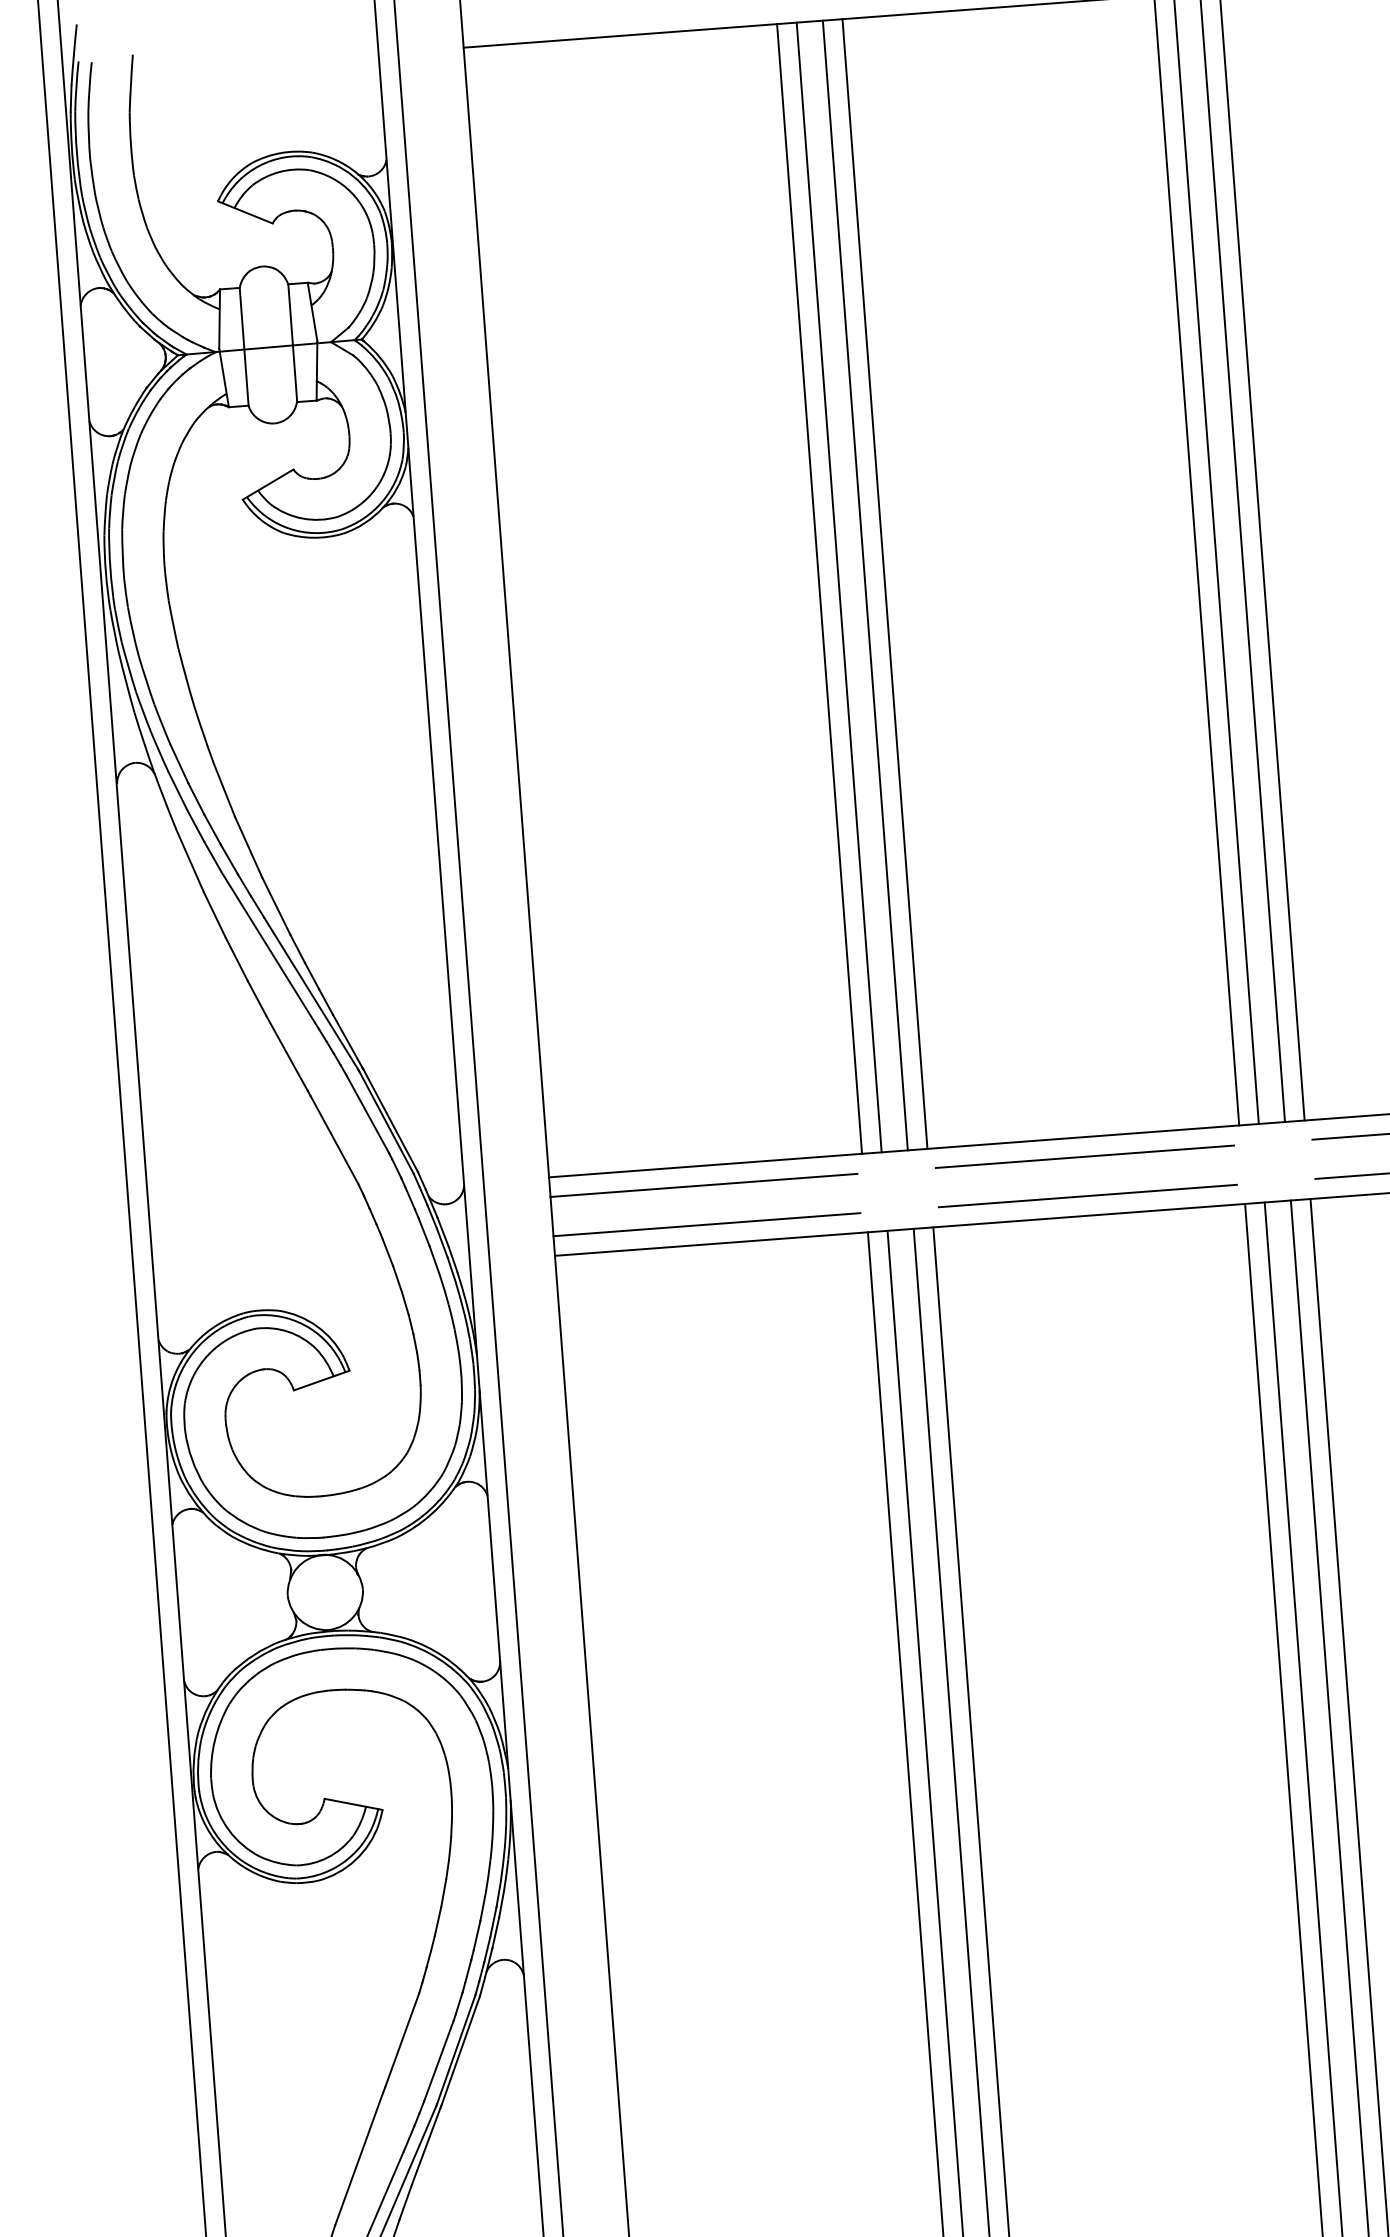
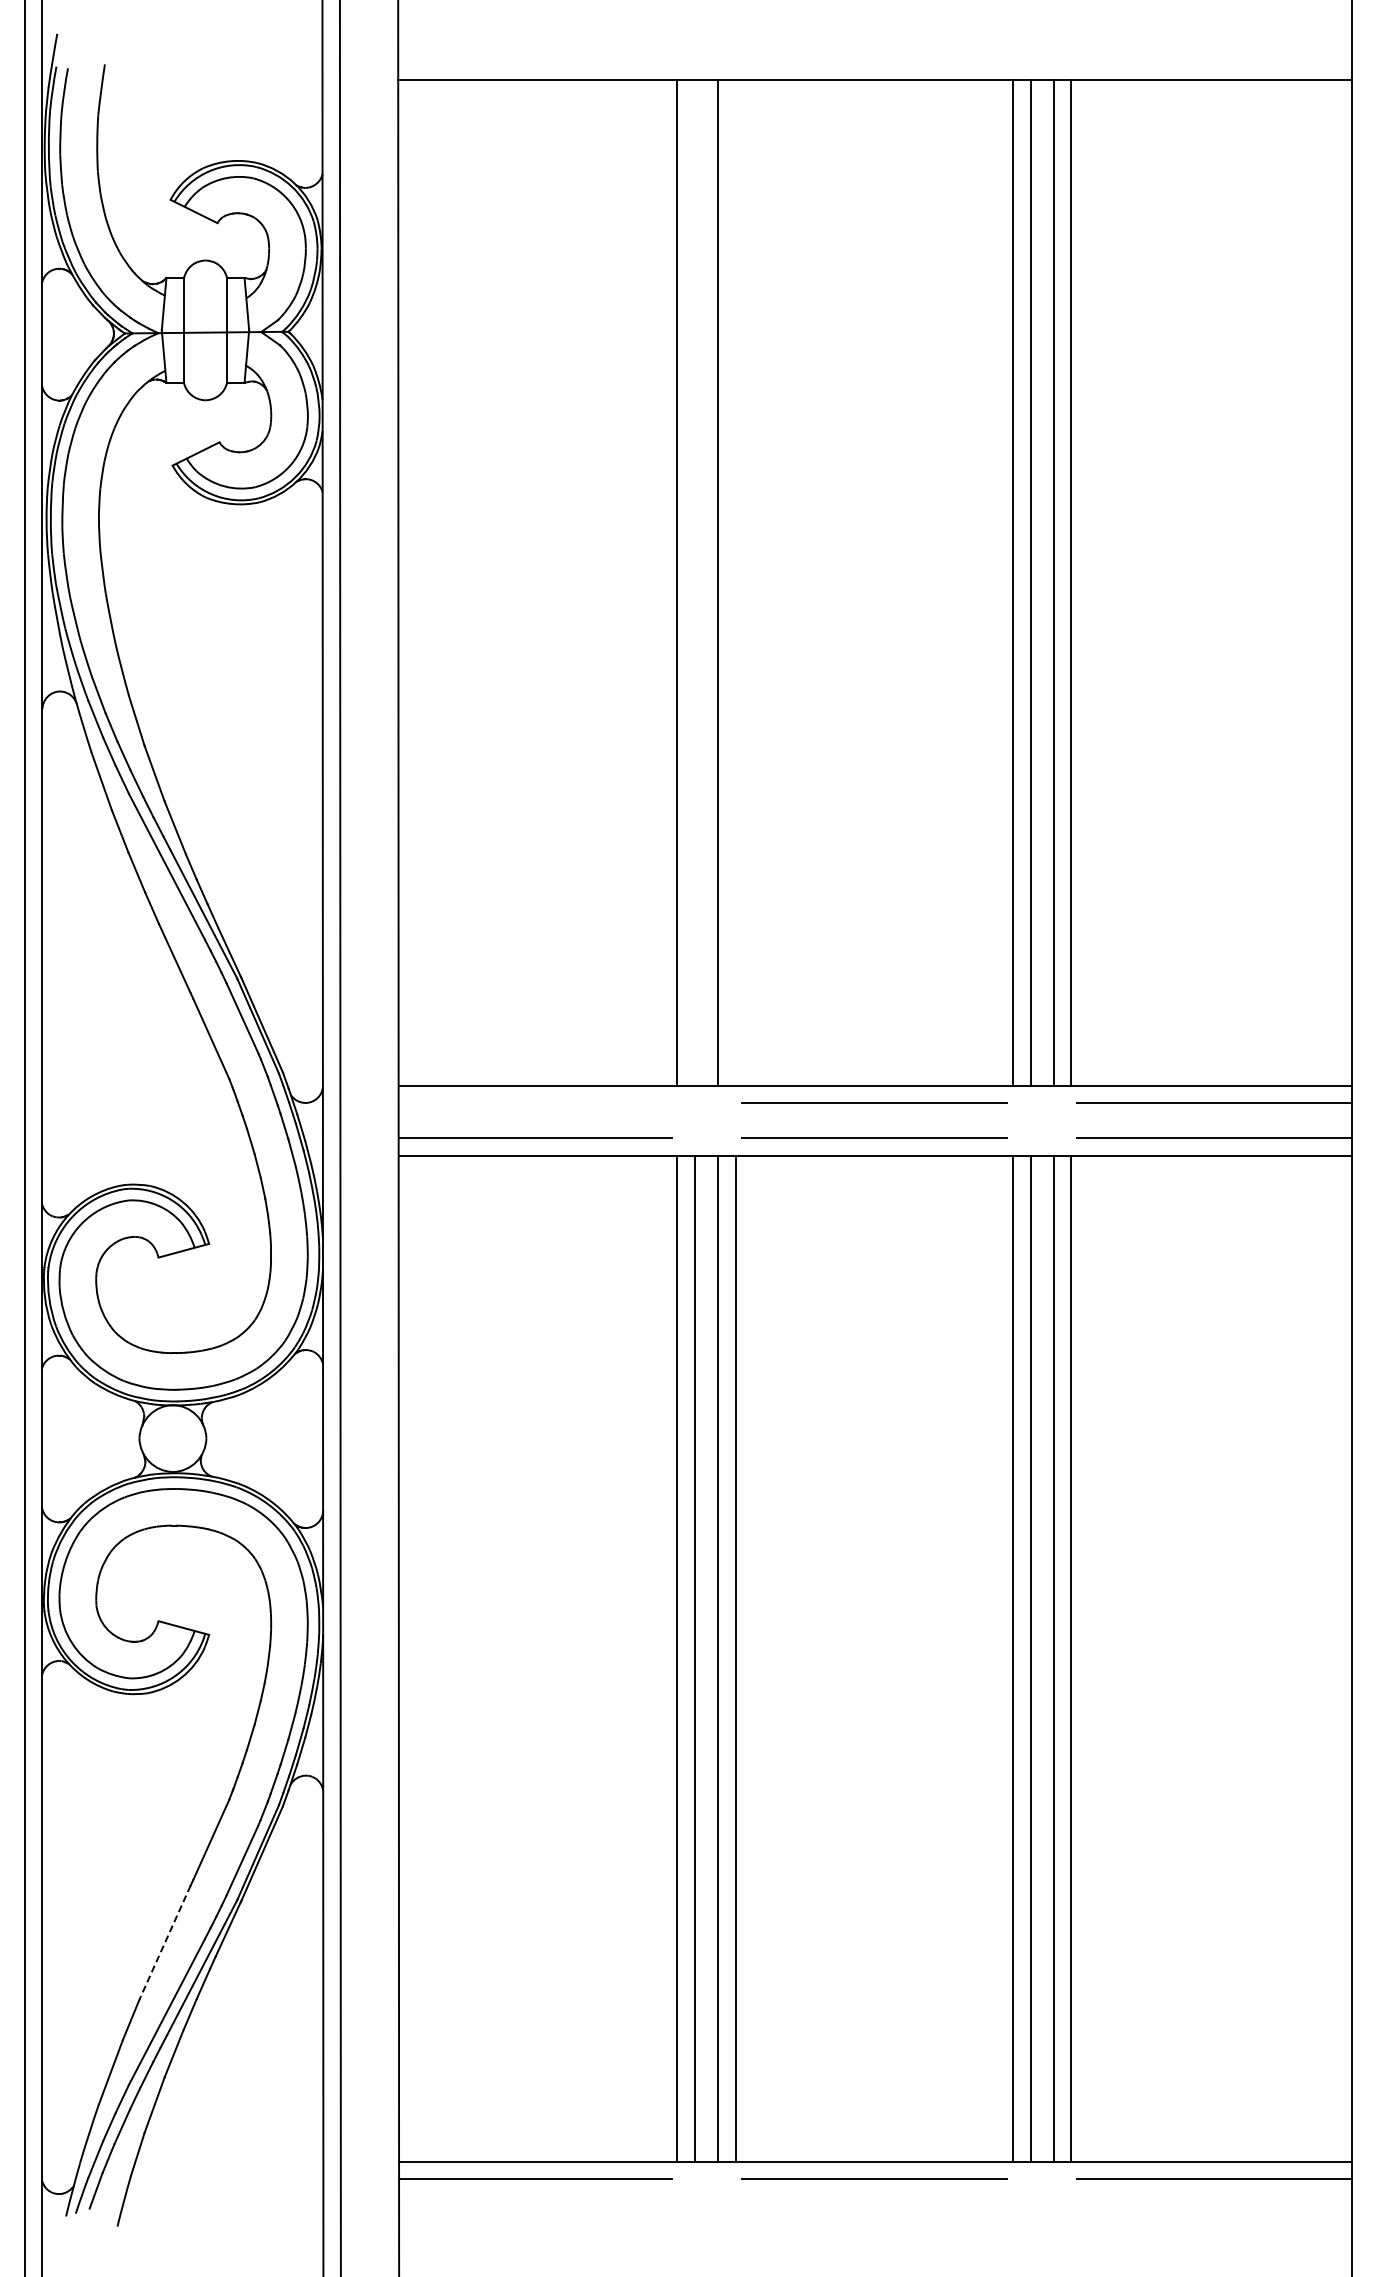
line: (884, 583) -> (735, 582), removed
line: (838, 586) -> (694, 582), removed
line: (703, 1185) -> (534, 1103), removed
line: (358, 2160) -> (164, 1943), solid -> dashed

